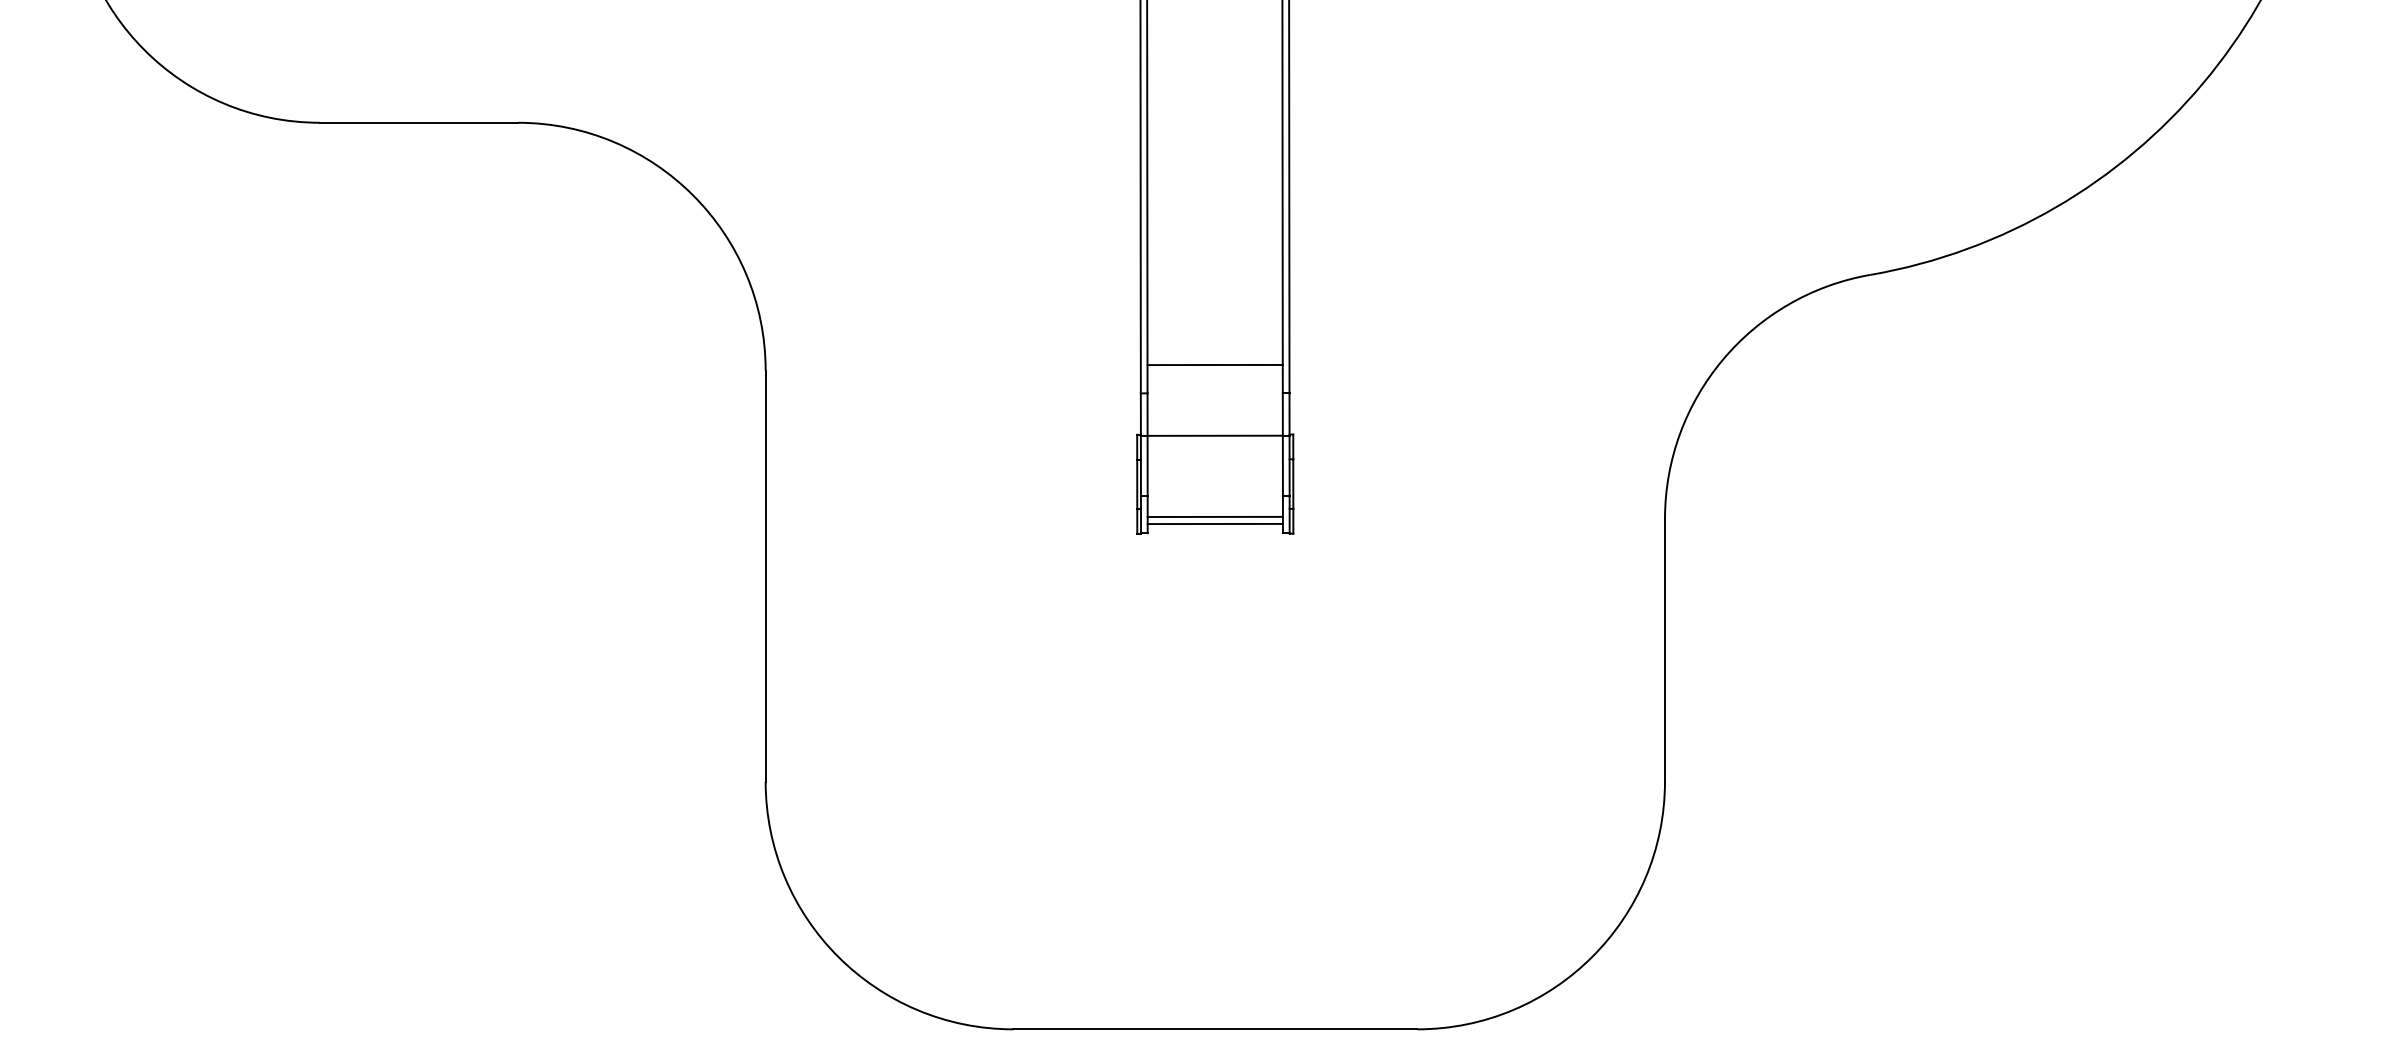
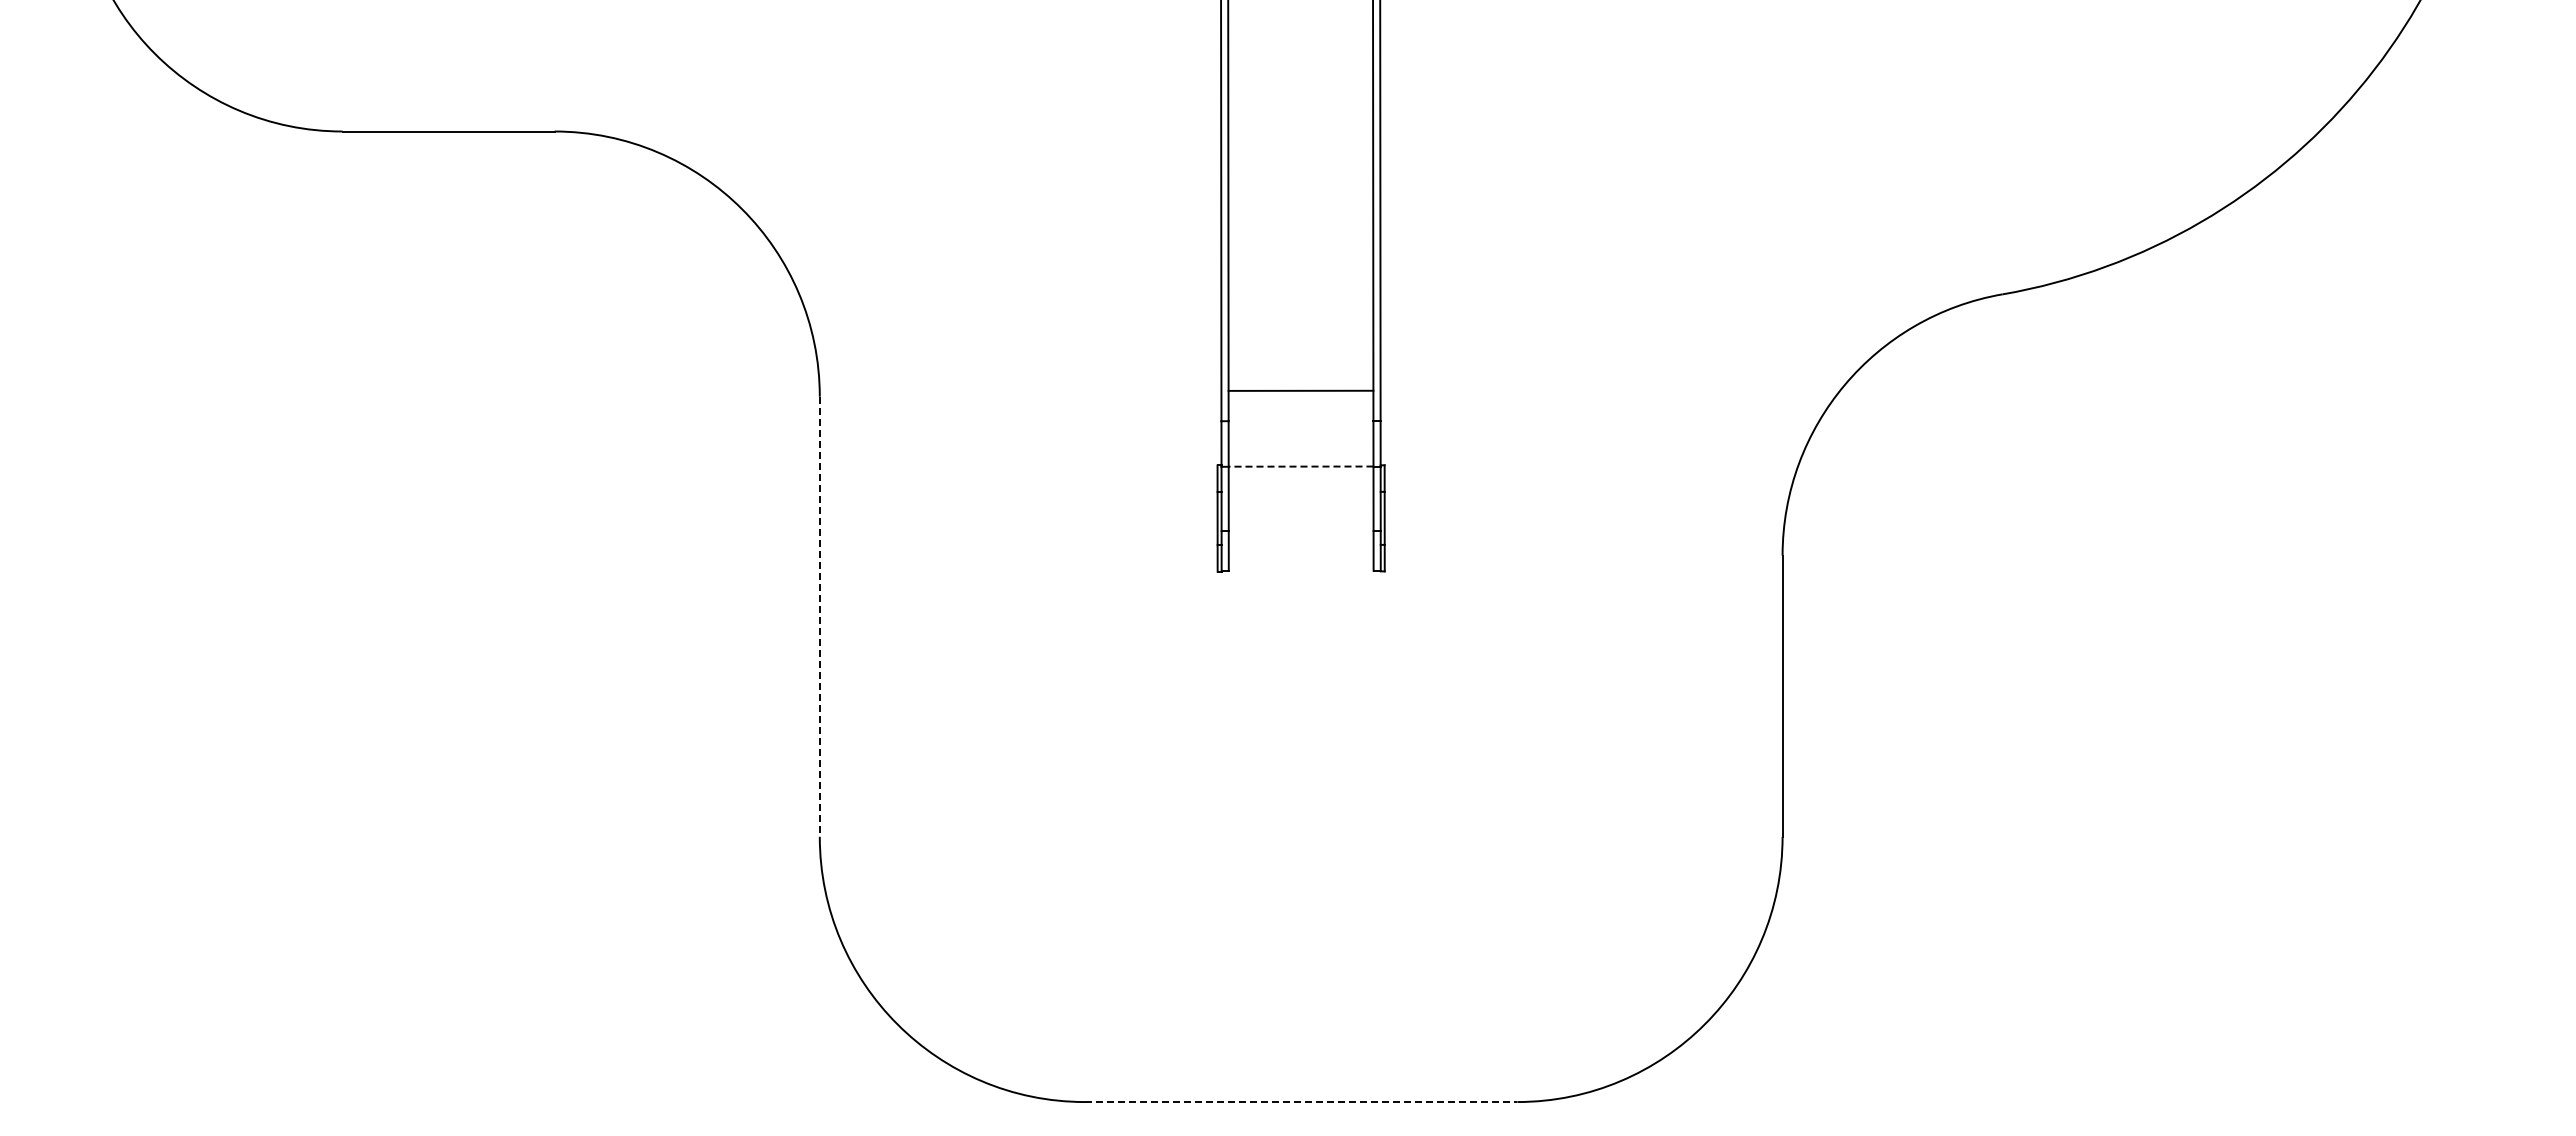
line: (1214, 435) -> (1300, 466), solid -> dashed
line: (1214, 516) -> (1300, 553), removed
line: (1214, 523) -> (1300, 560), removed
line: (765, 576) -> (819, 617), solid -> dashed
line: (1215, 1029) -> (1301, 1102), solid -> dashed

